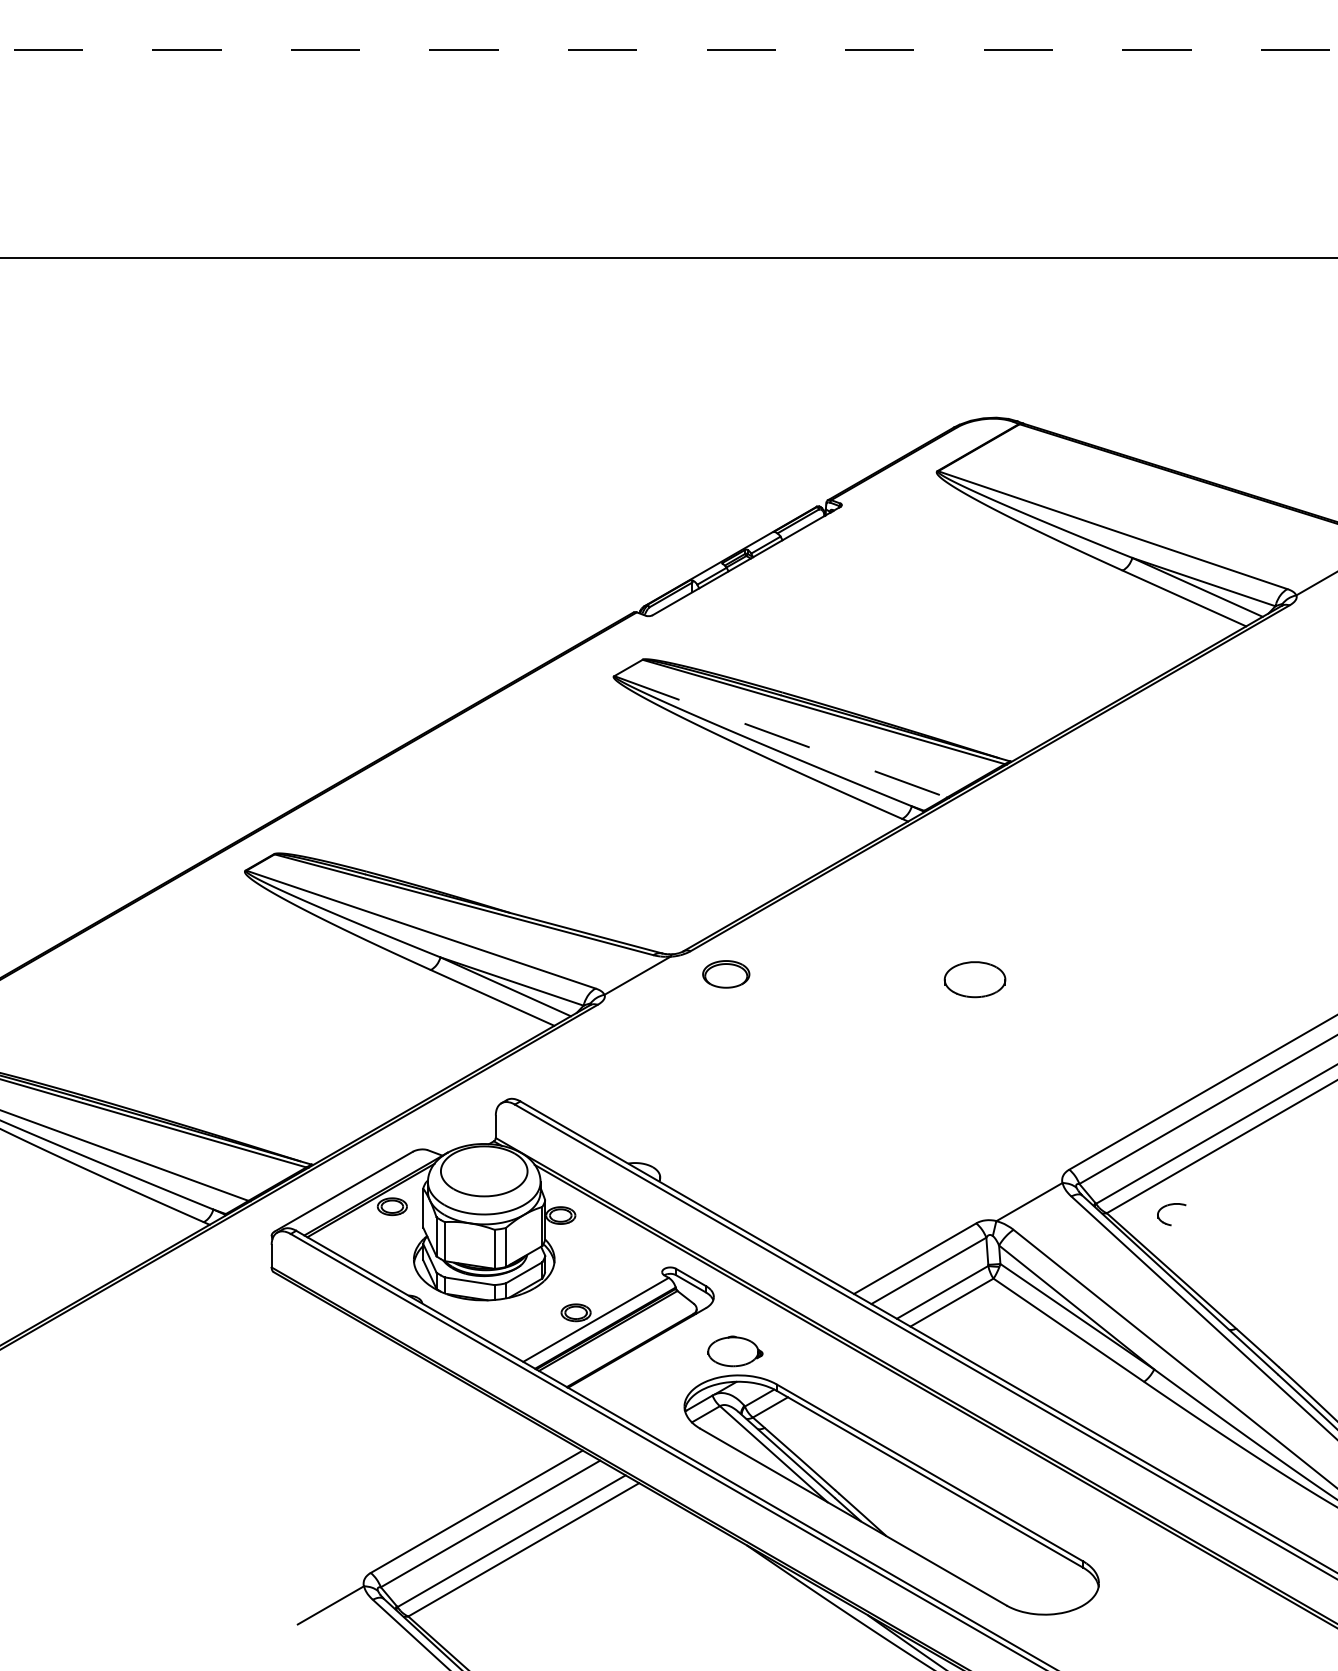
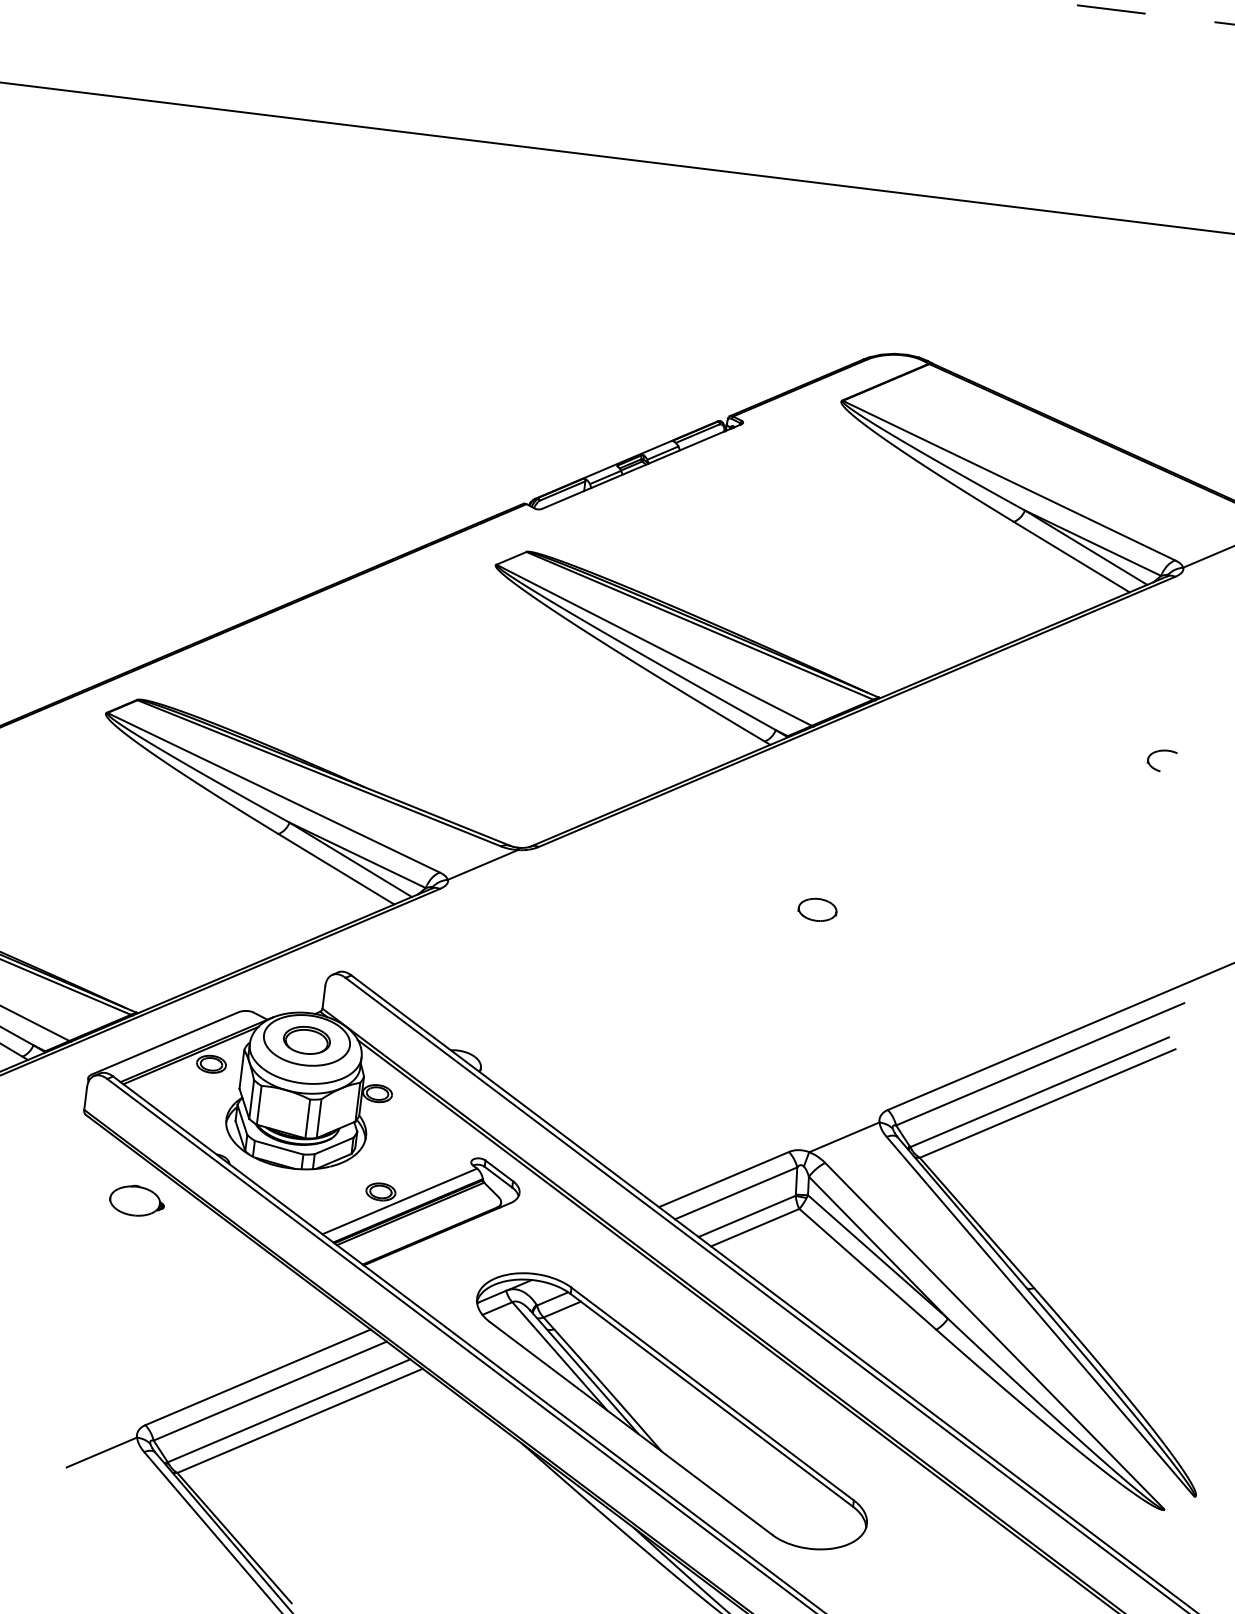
line: (781, 737) -> (654, 645), dashed -> solid
part: (726, 974) -> (307, 1040), moved
part: (975, 979) -> (817, 909), size x0.62
part: (1167, 1206) -> (1158, 752), moved
part: (735, 1351) -> (137, 1201), moved

